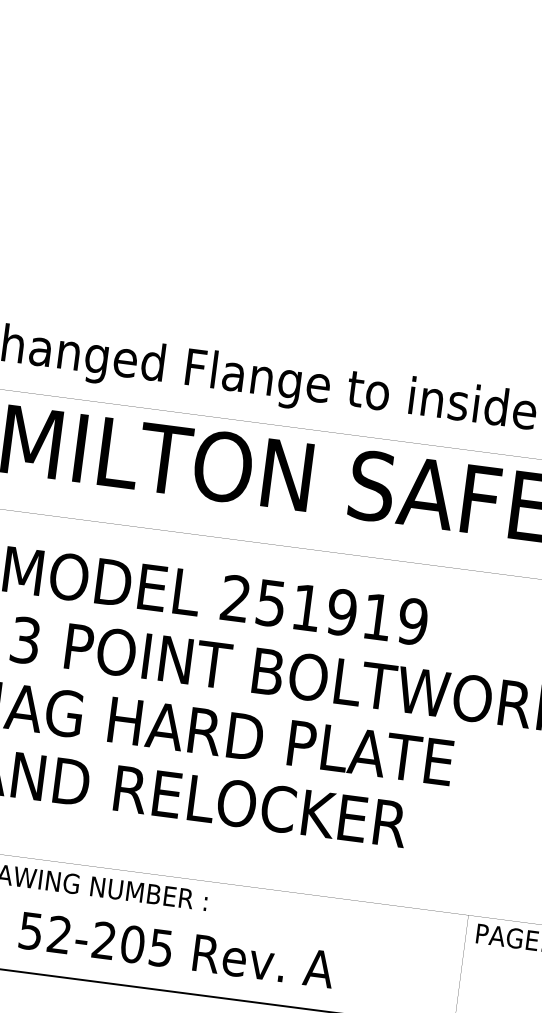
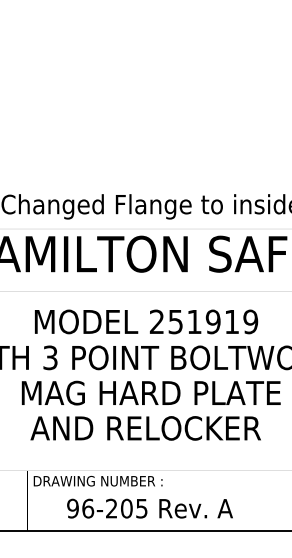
text: (45, 932) -> (80, 508), 52-205 -> 96-205

